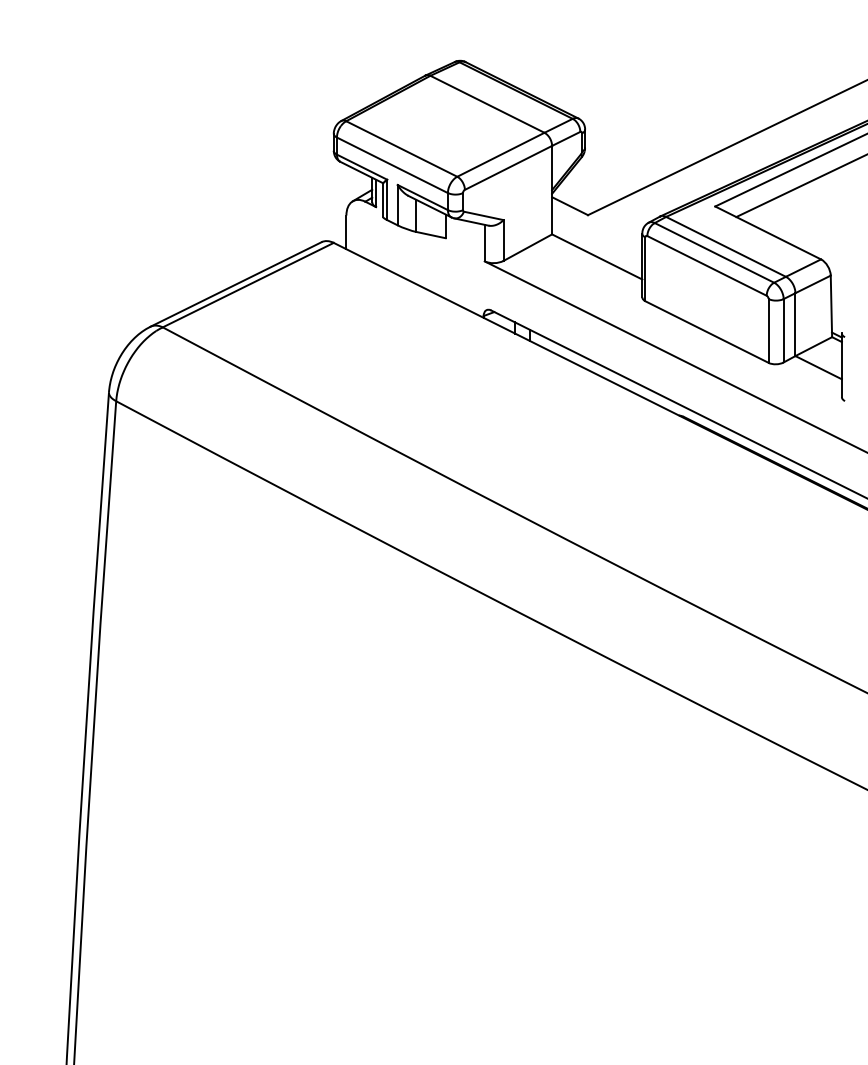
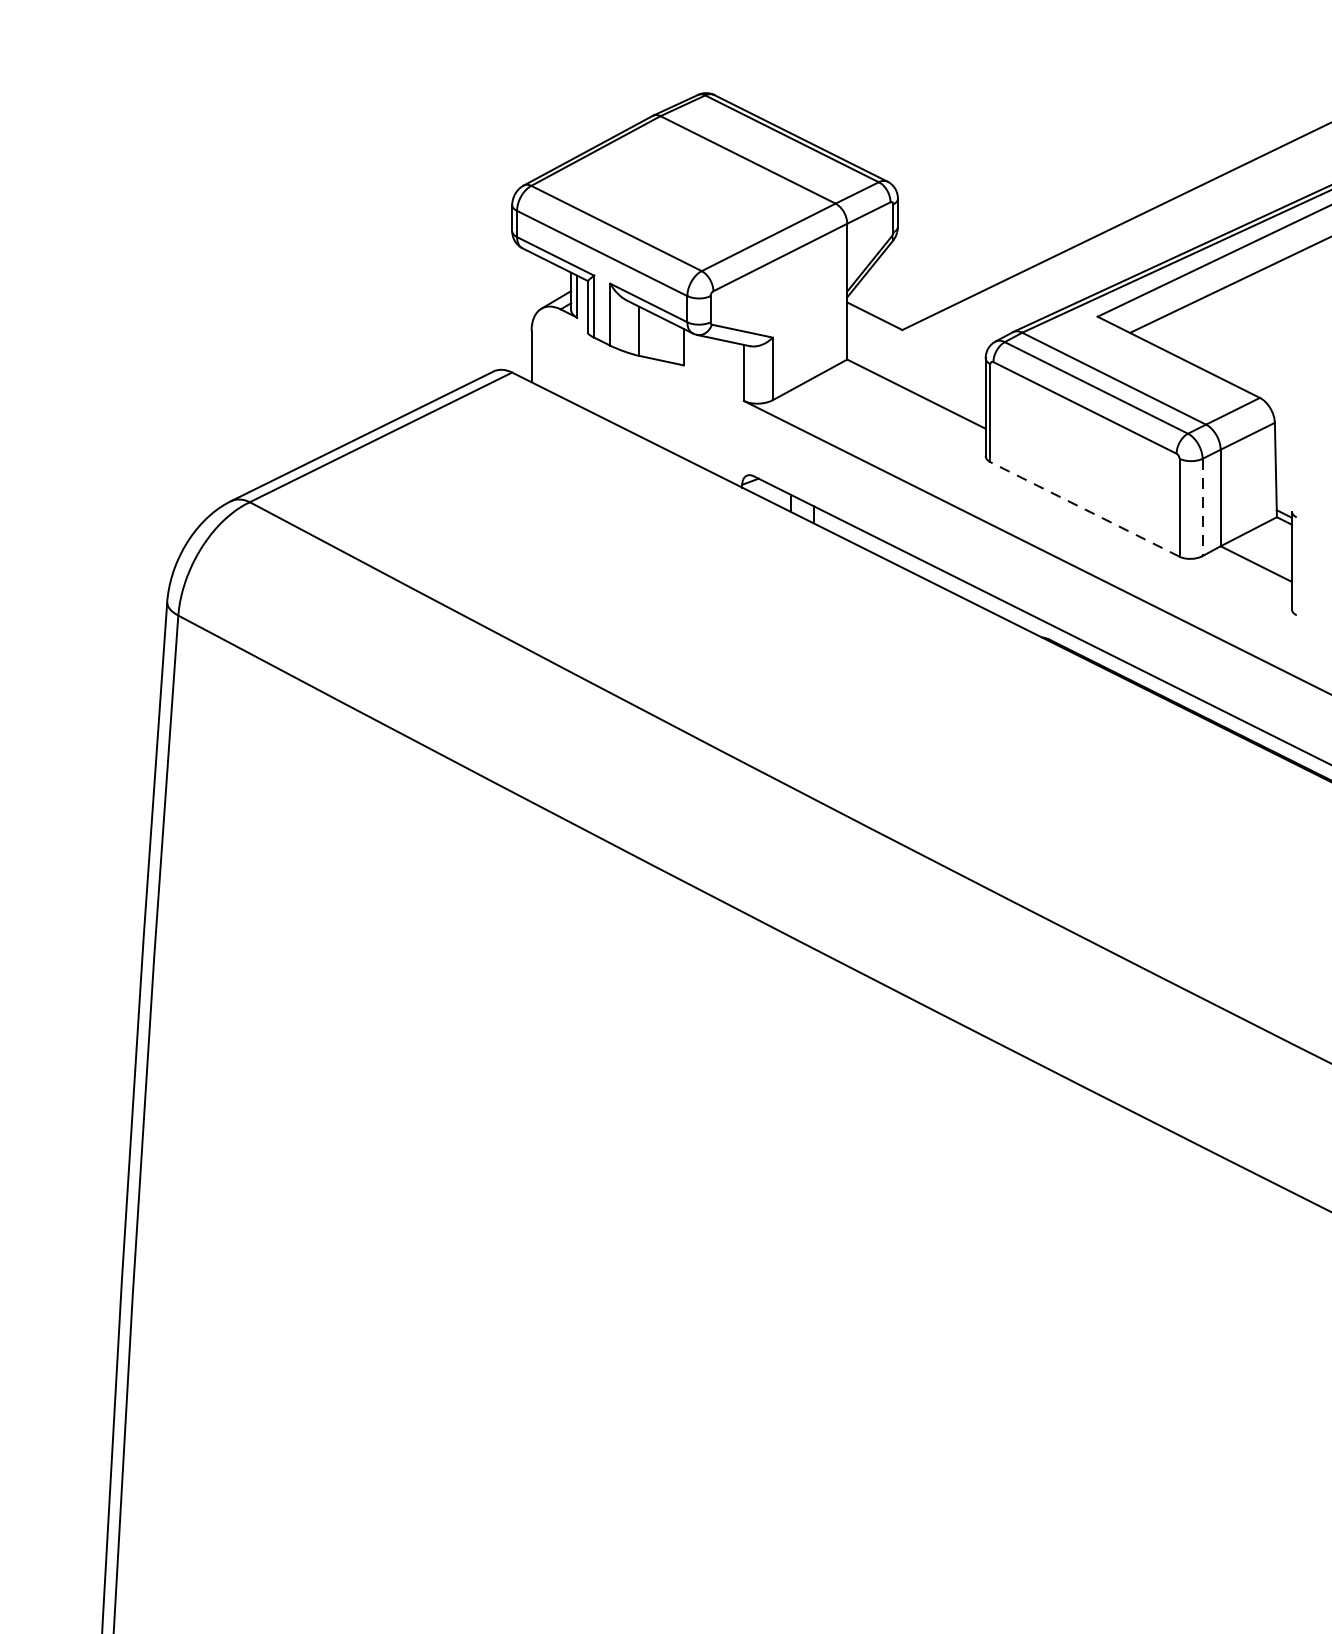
line: (783, 330) -> (1202, 507), solid -> dashed
line: (707, 332) -> (1085, 510), solid -> dashed

